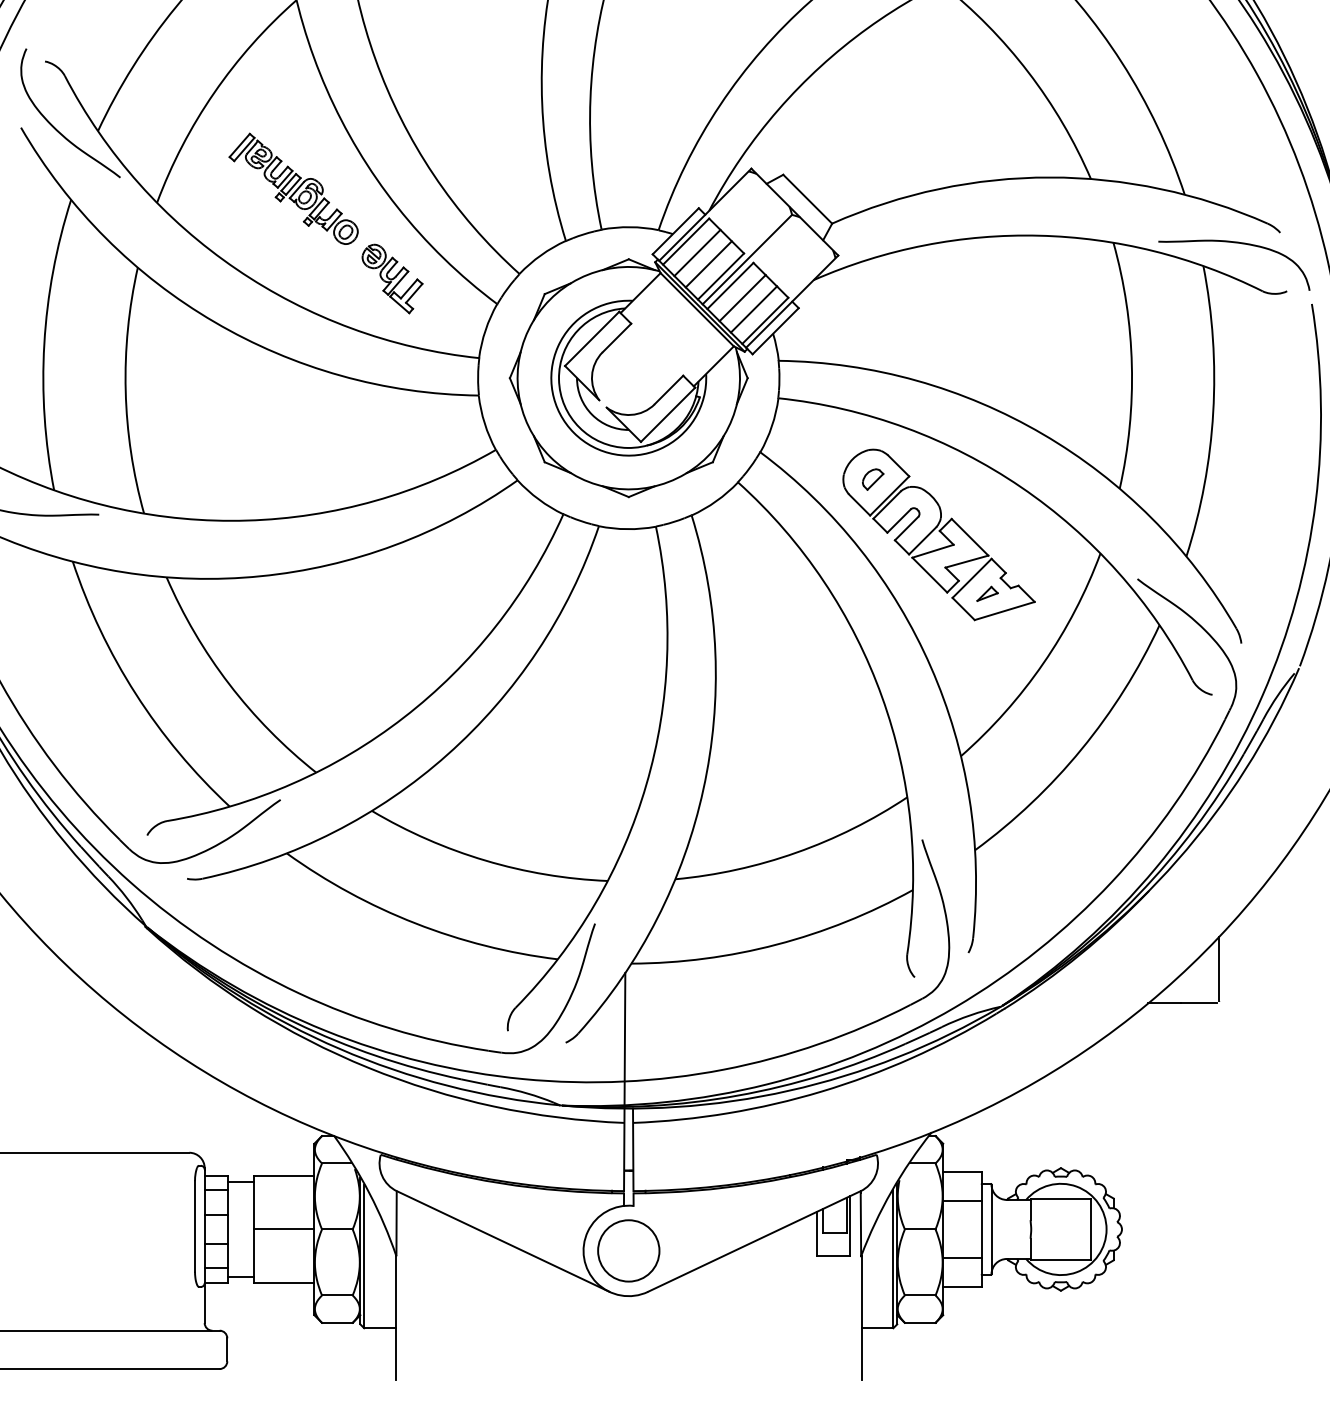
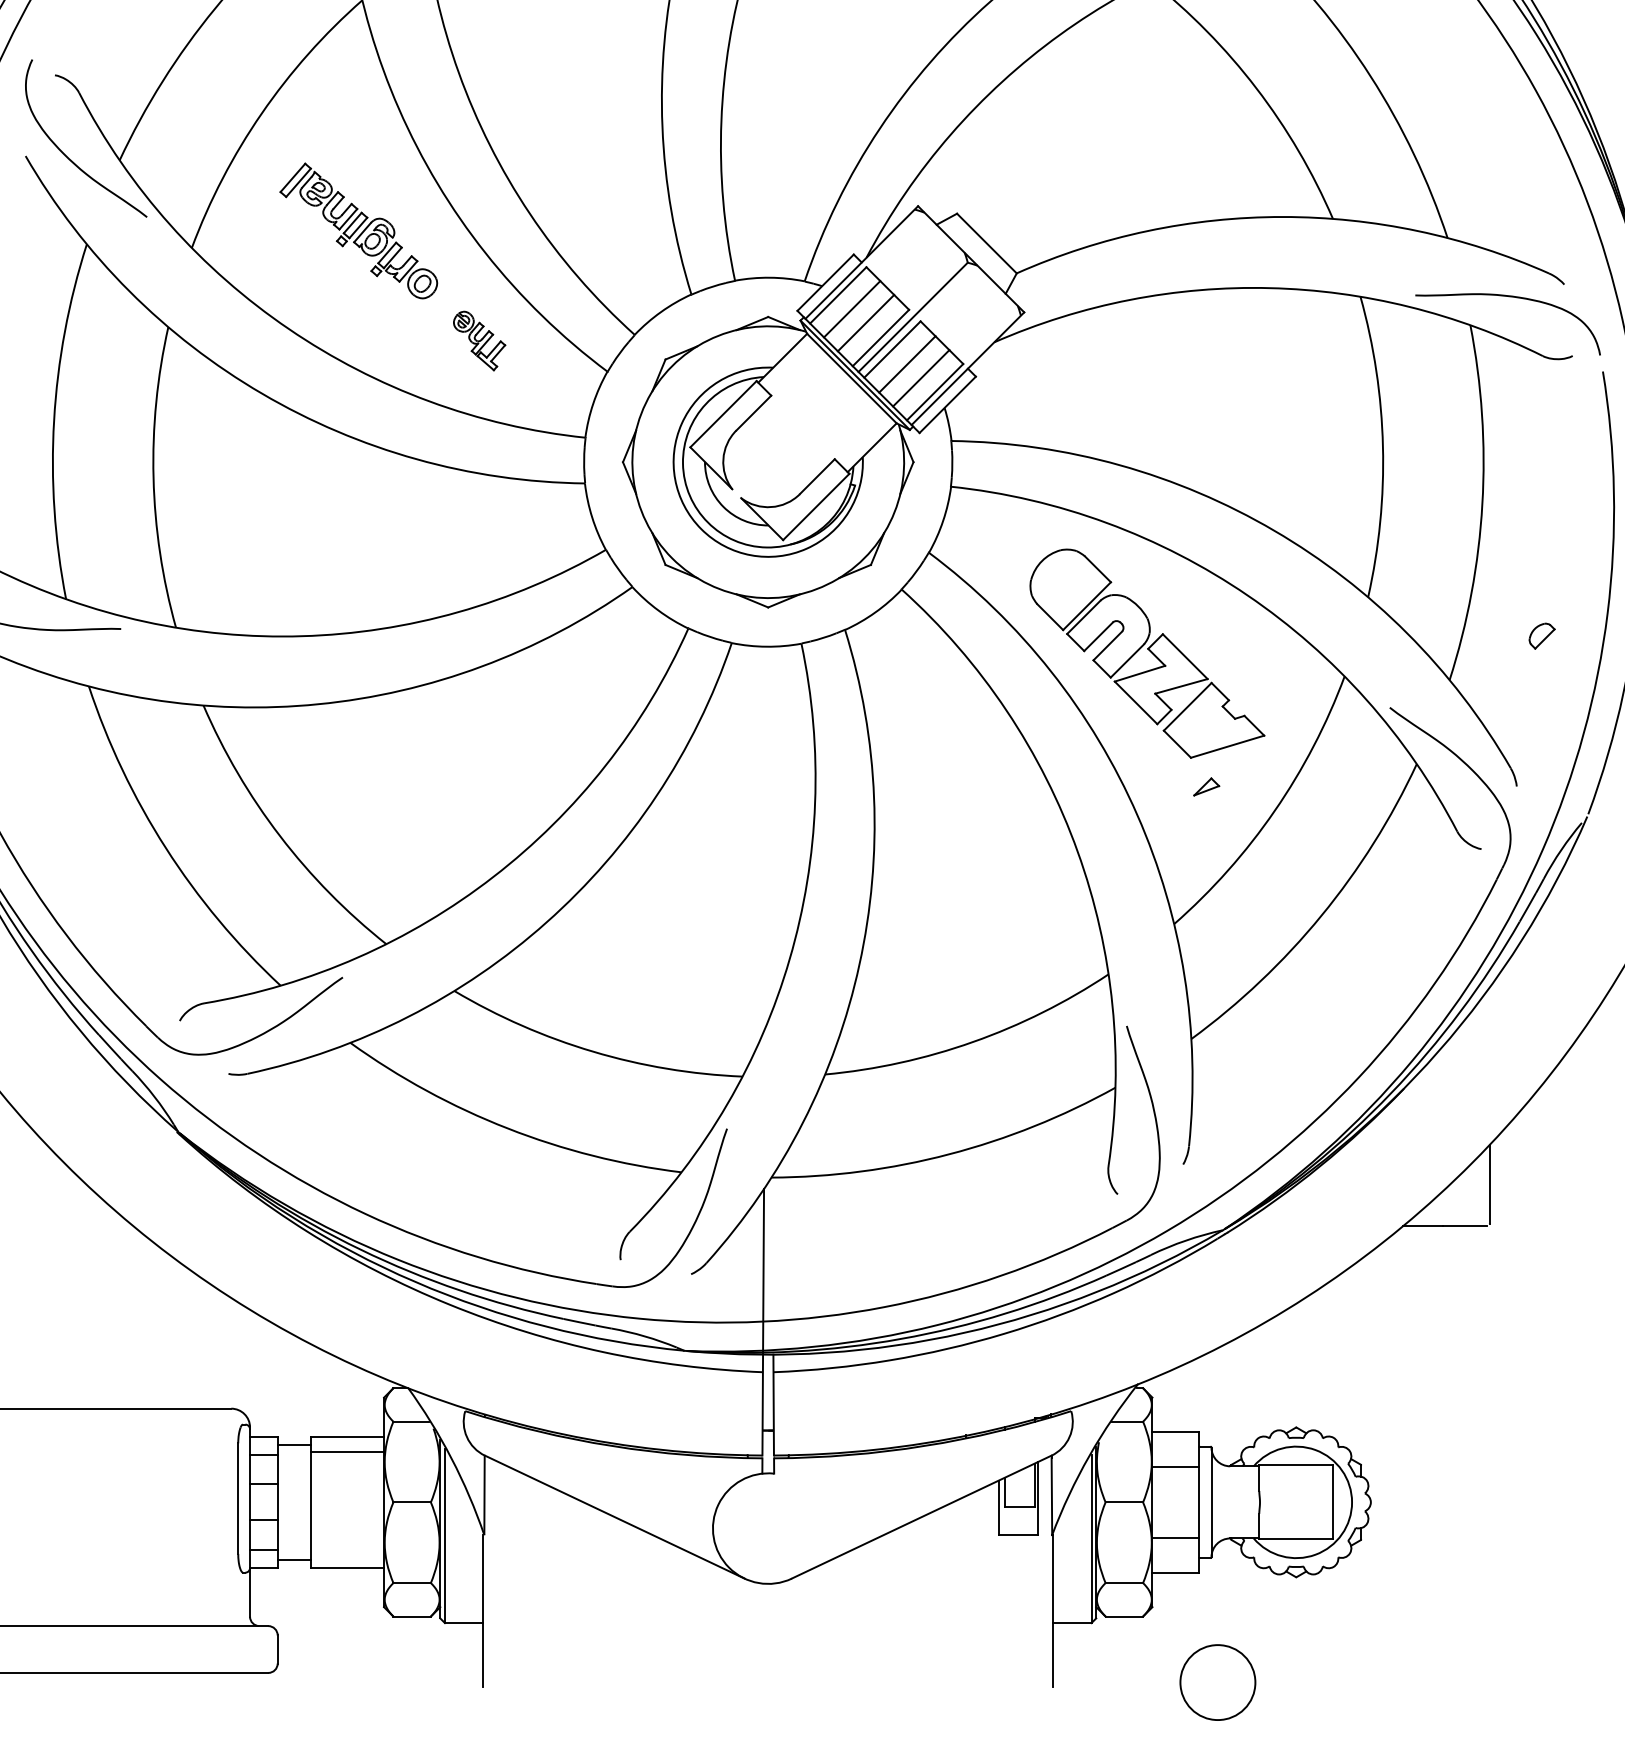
part: (392, 278) -> (479, 340), size x0.7
part: (873, 479) -> (1542, 636), moved
part: (987, 593) -> (1206, 786), moved
line: (284, 1229) -> (347, 1452), moved
circle: (628, 1250) -> (1217, 1682), moved

